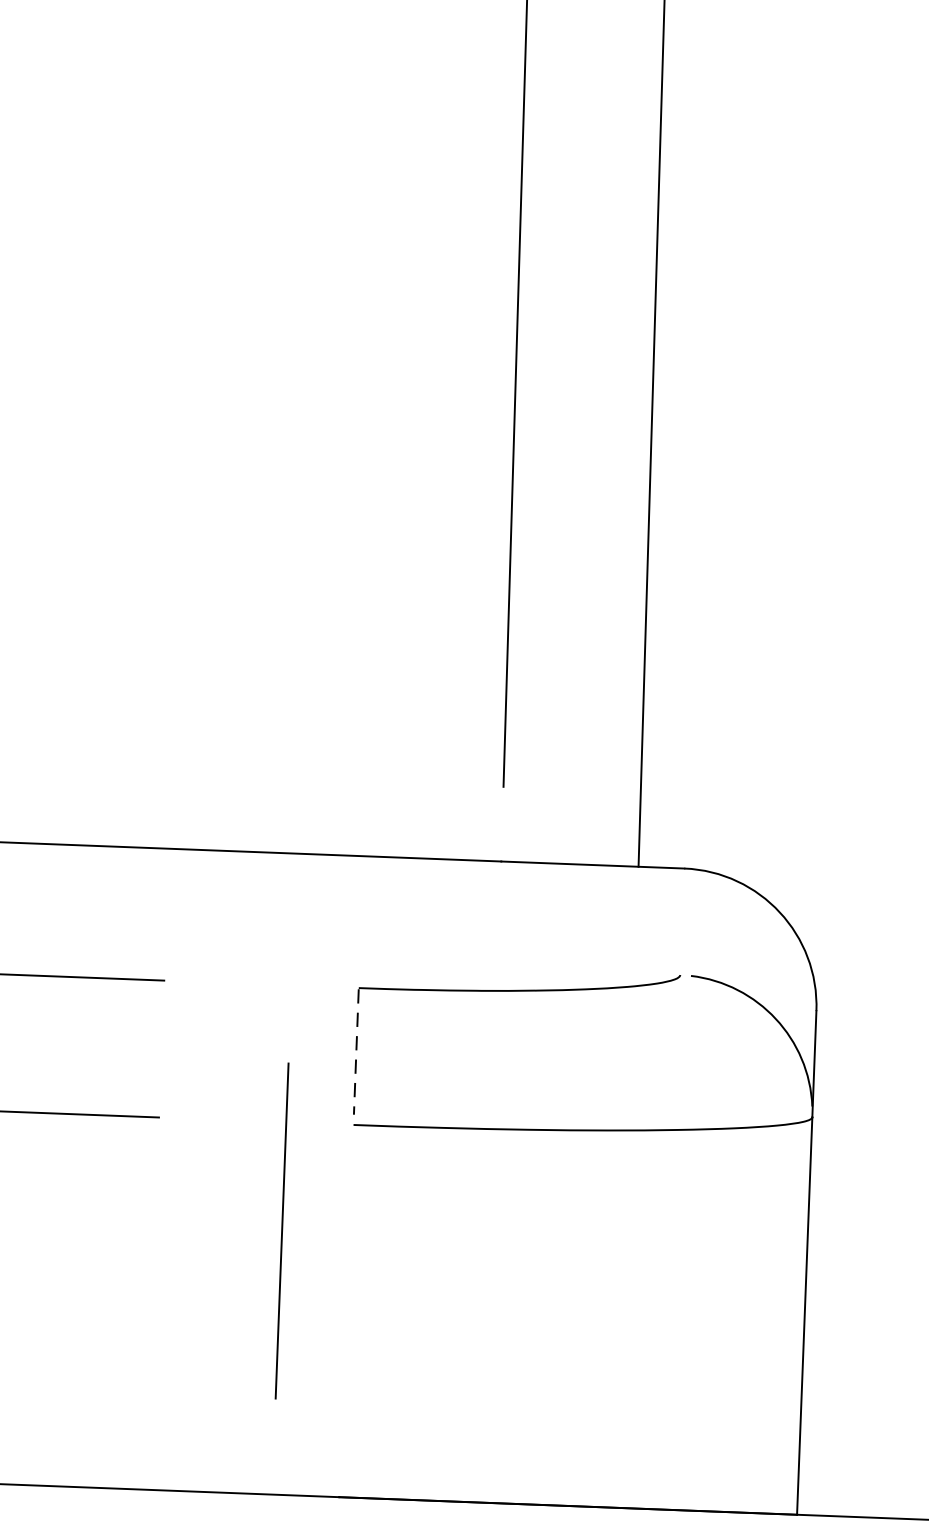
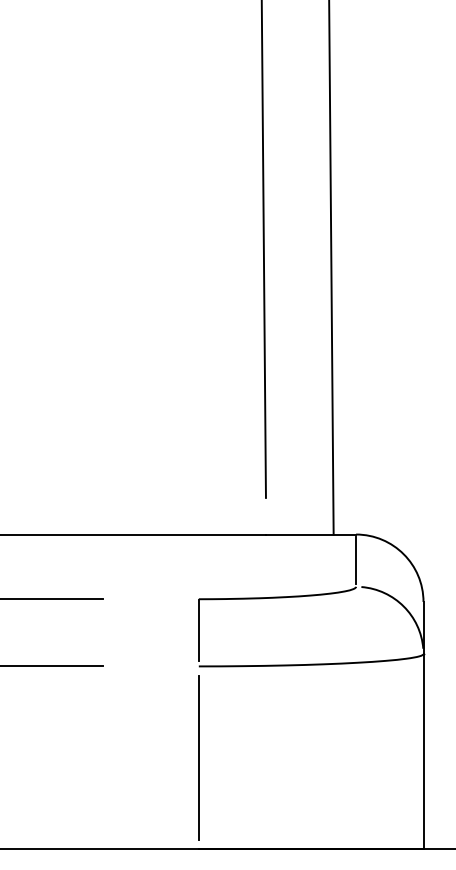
line: (683, 921) -> (356, 560), added
line: (355, 1051) -> (198, 630), dashed -> solid
line: (281, 1230) -> (198, 757), moved

